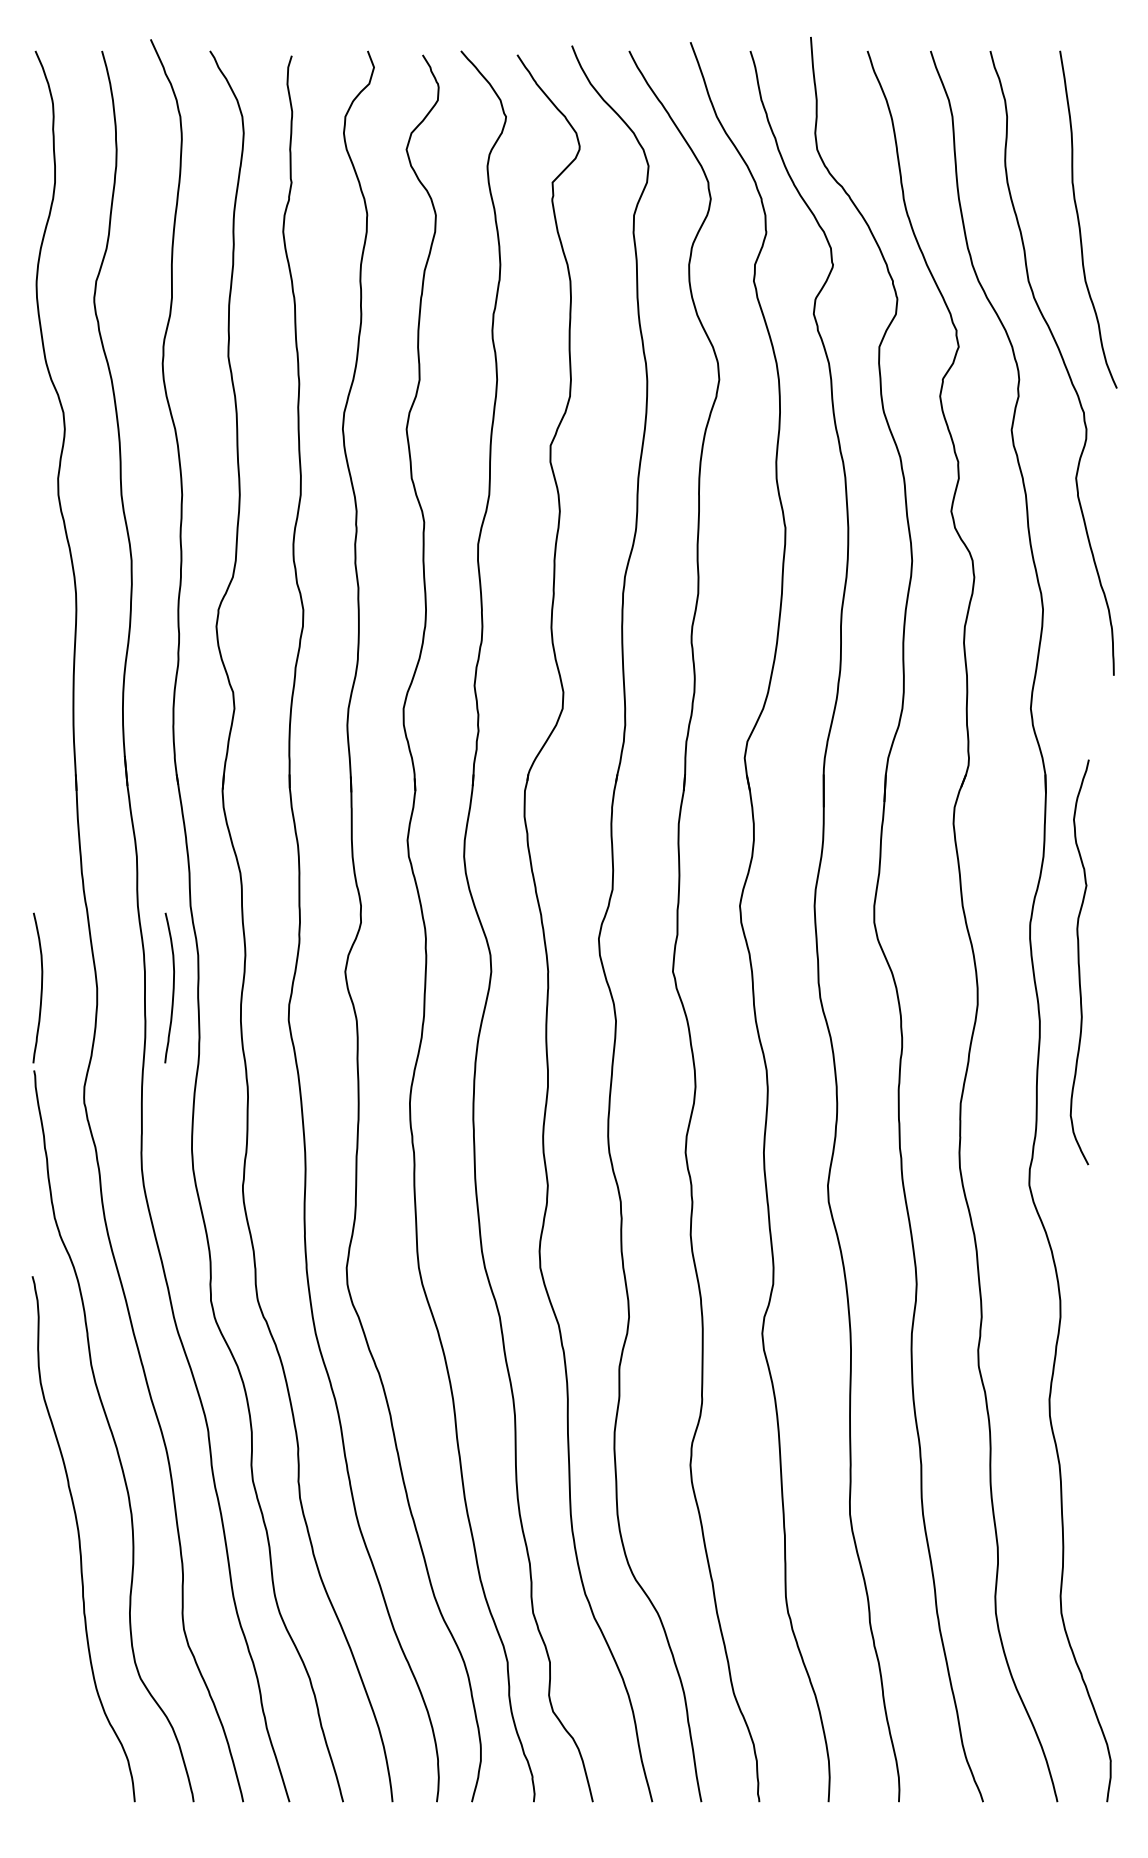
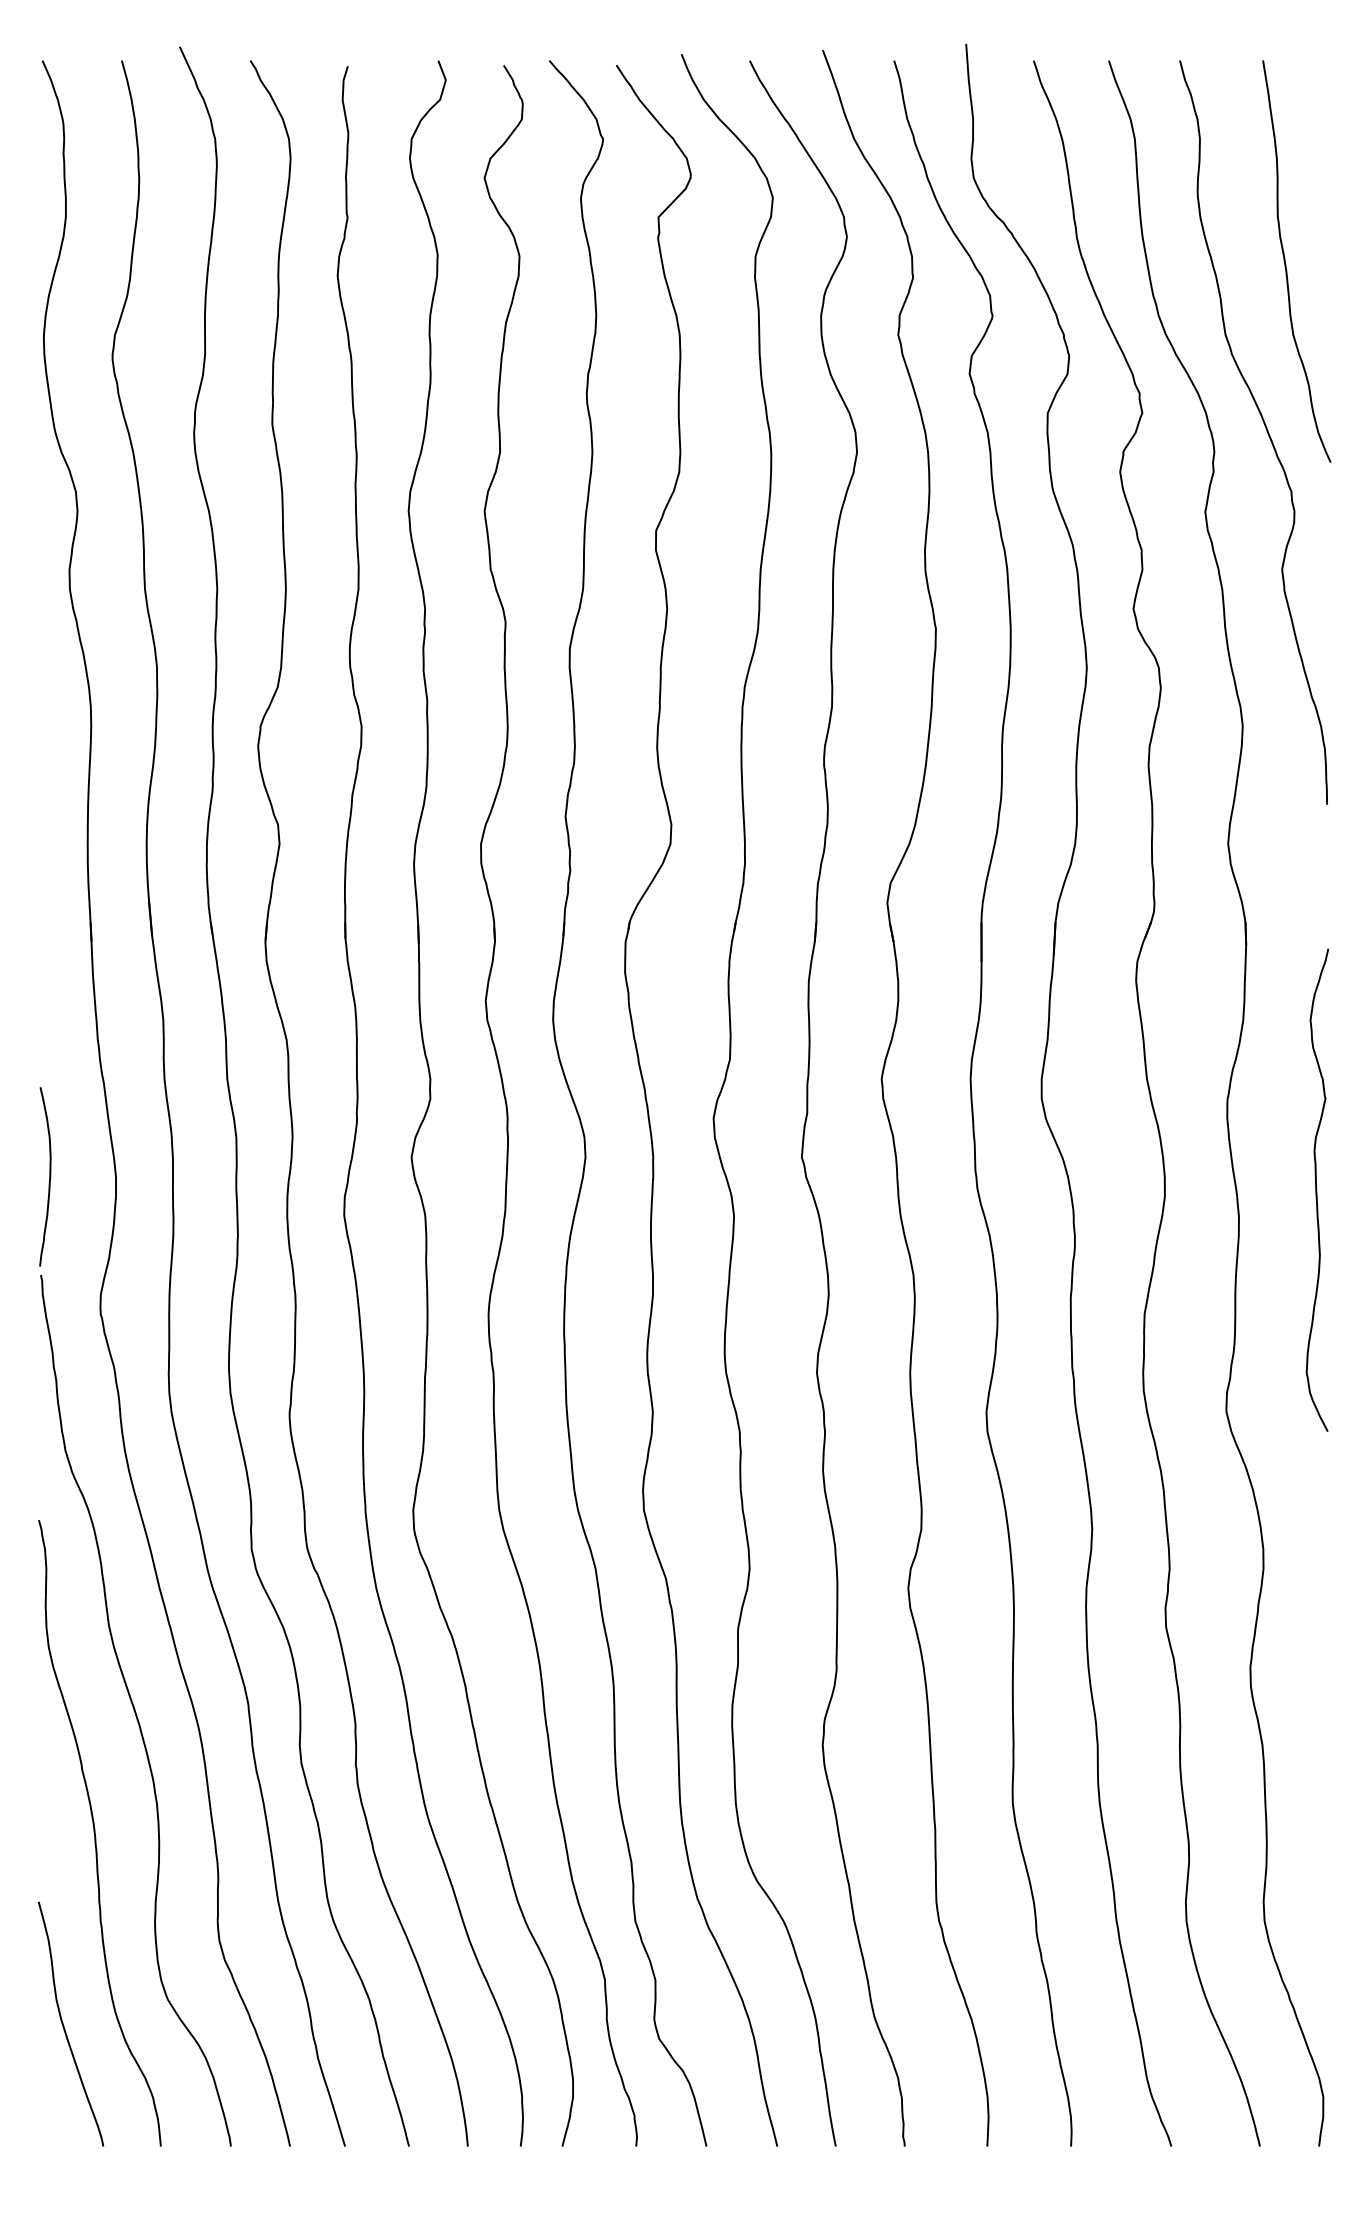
curve: (1079, 961) -> (1317, 1189), moved
curve: (173, 987) -> (206, 1176), removed
curve: (53, 1700) -> (64, 2025), added

